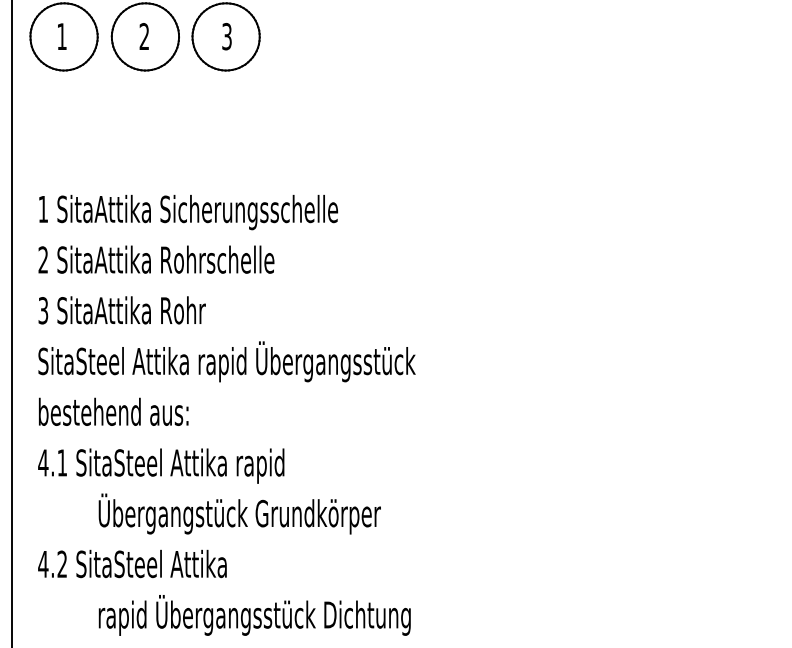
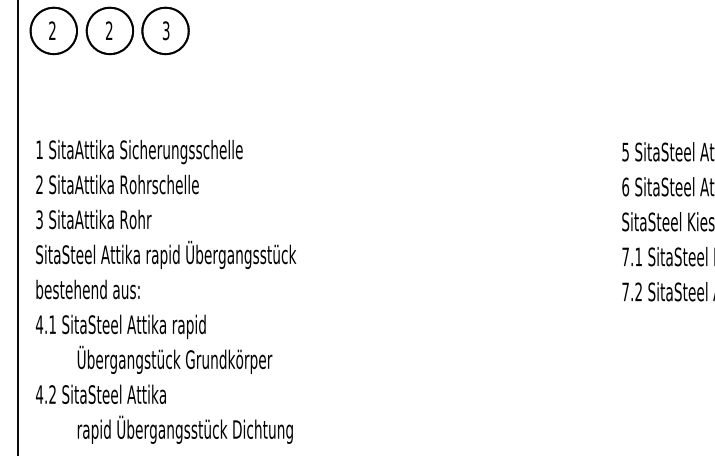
text: (62, 36) -> (52, 30), 1 -> 2

